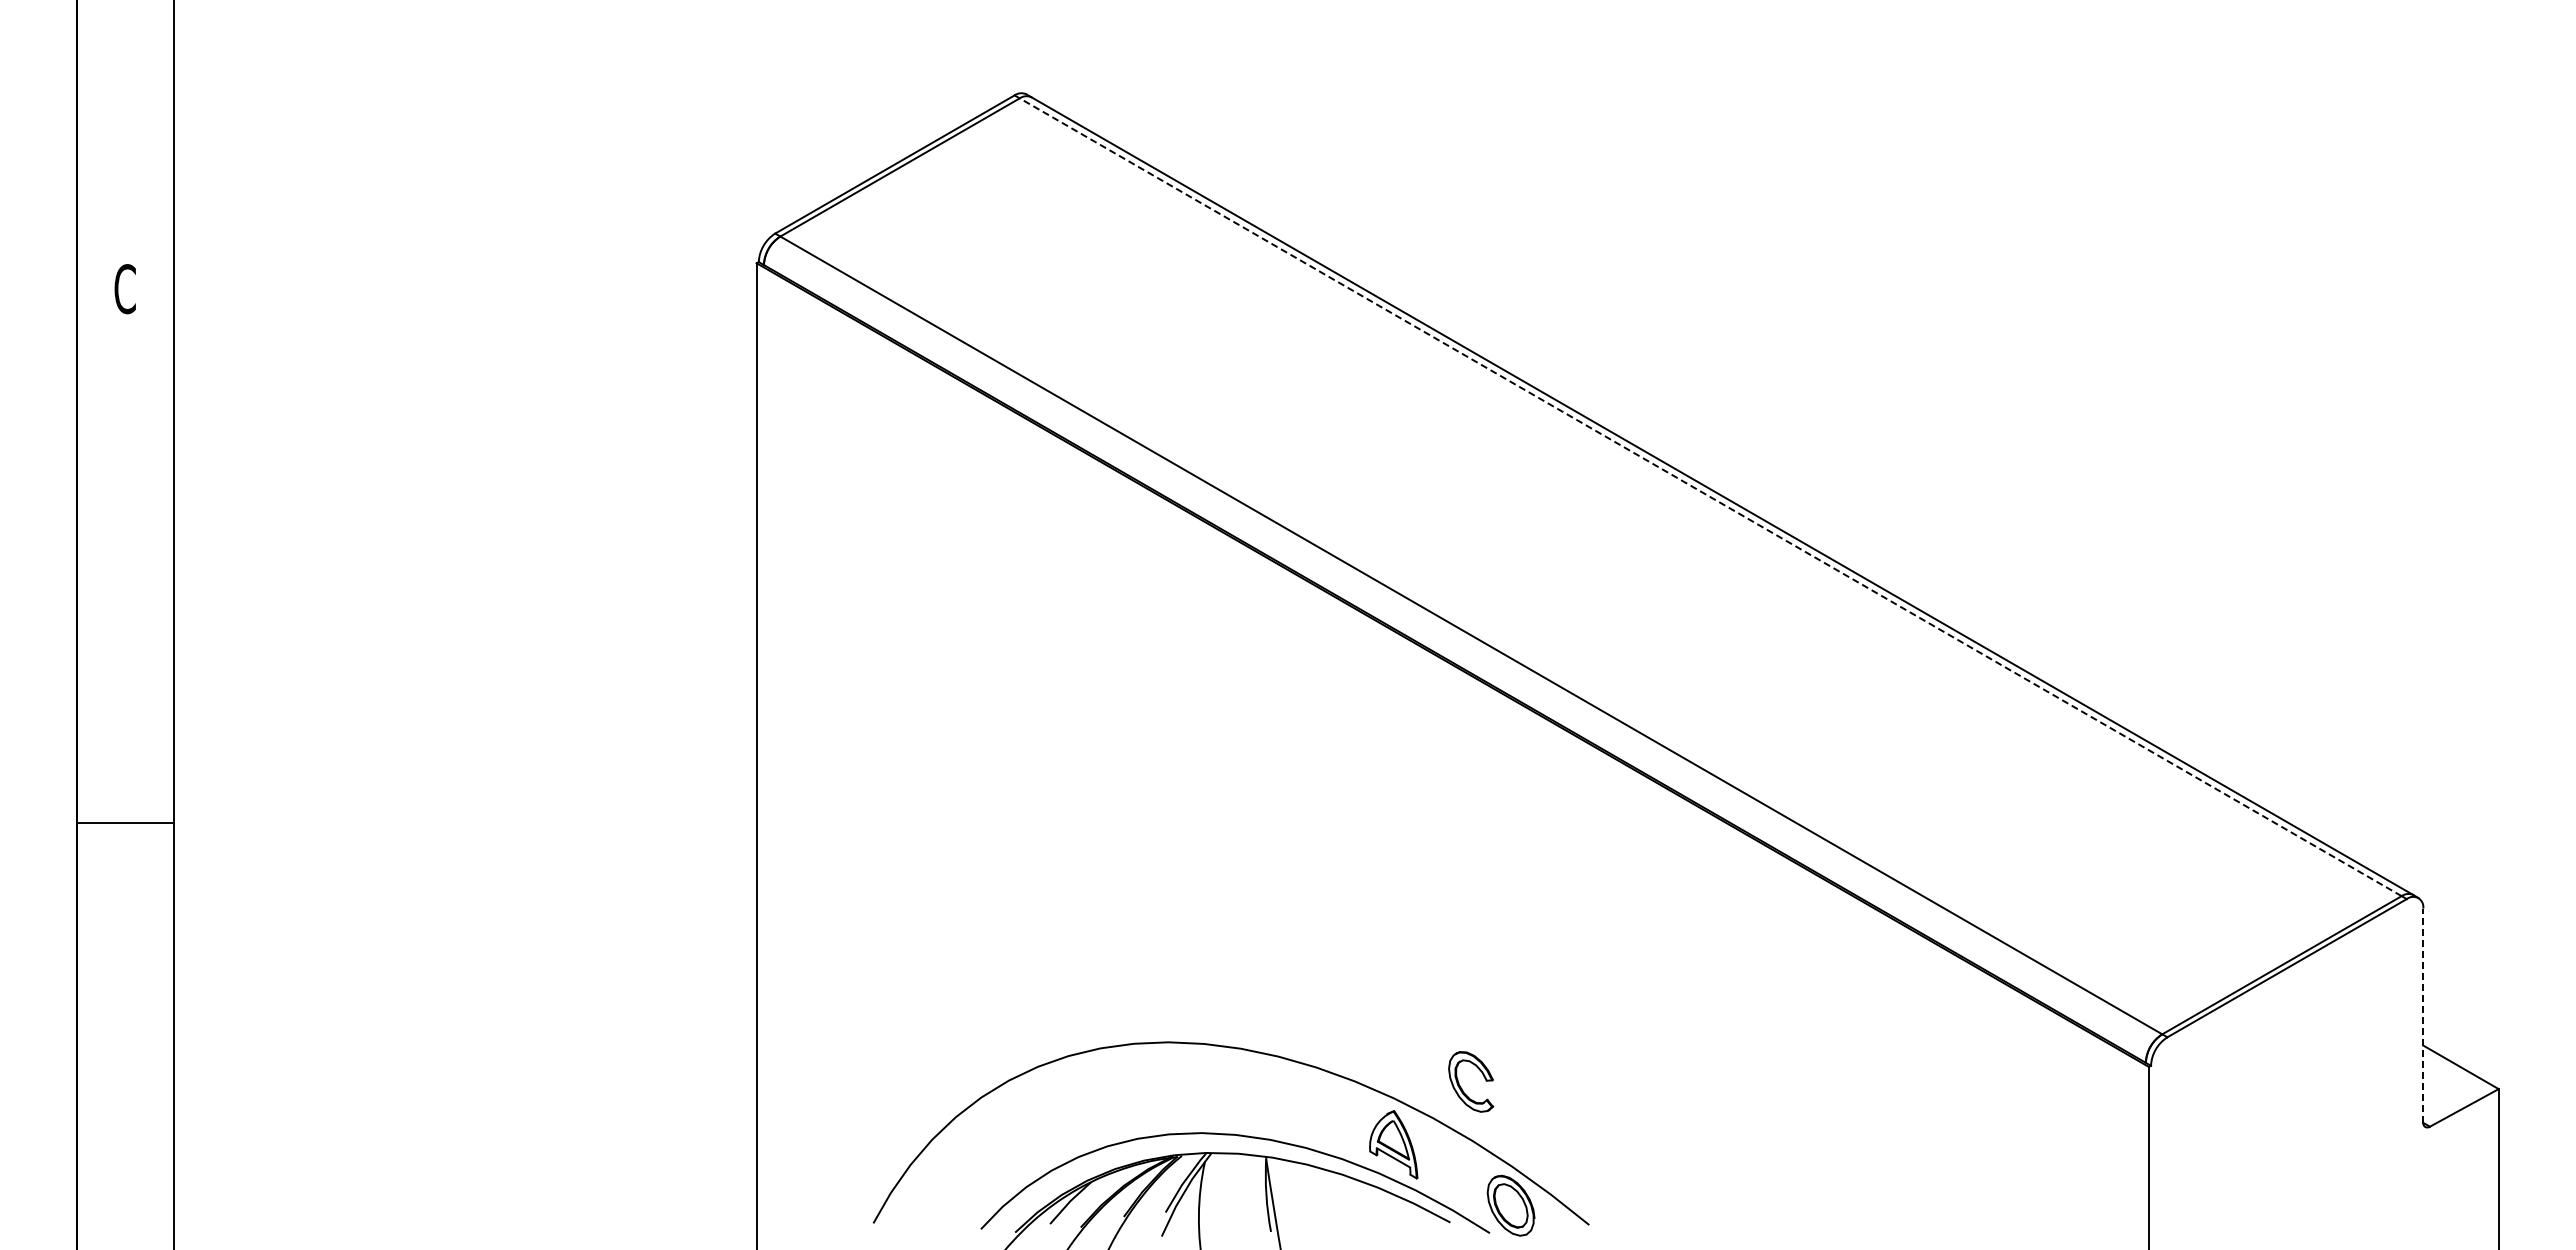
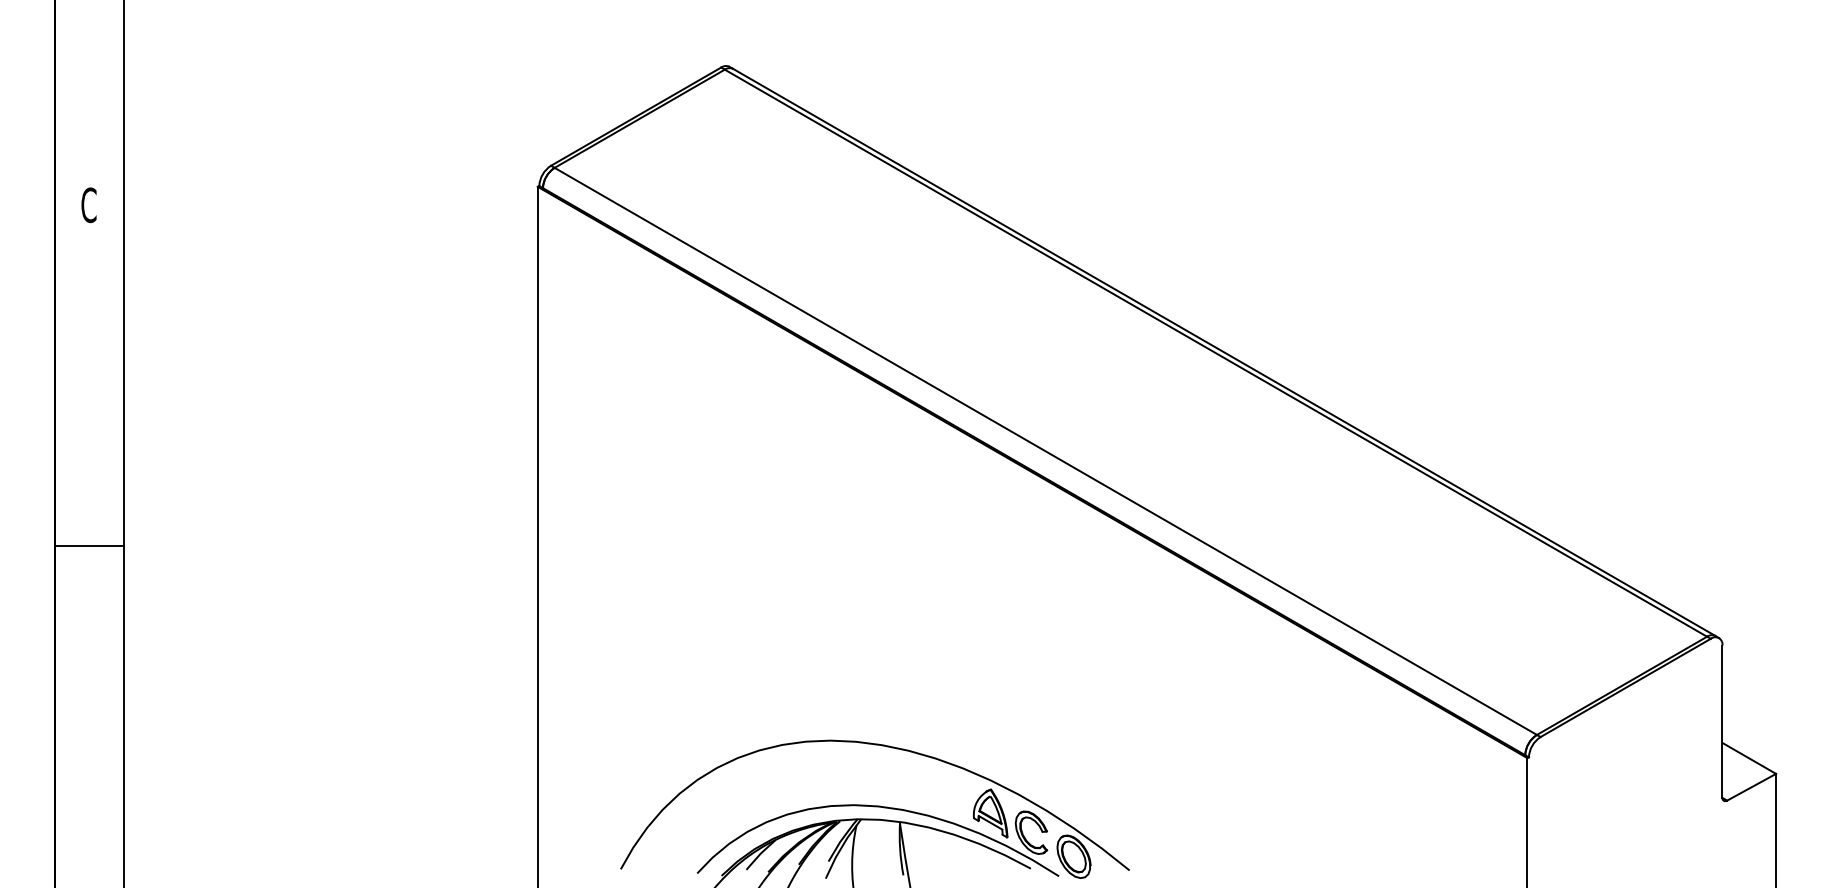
line: (1710, 497) -> (1215, 353), dashed -> solid
line: (125, 822) -> (89, 545), moved
line: (2423, 1015) -> (1722, 721), dashed -> solid
part: (1462, 1088) -> (1025, 837), moved

